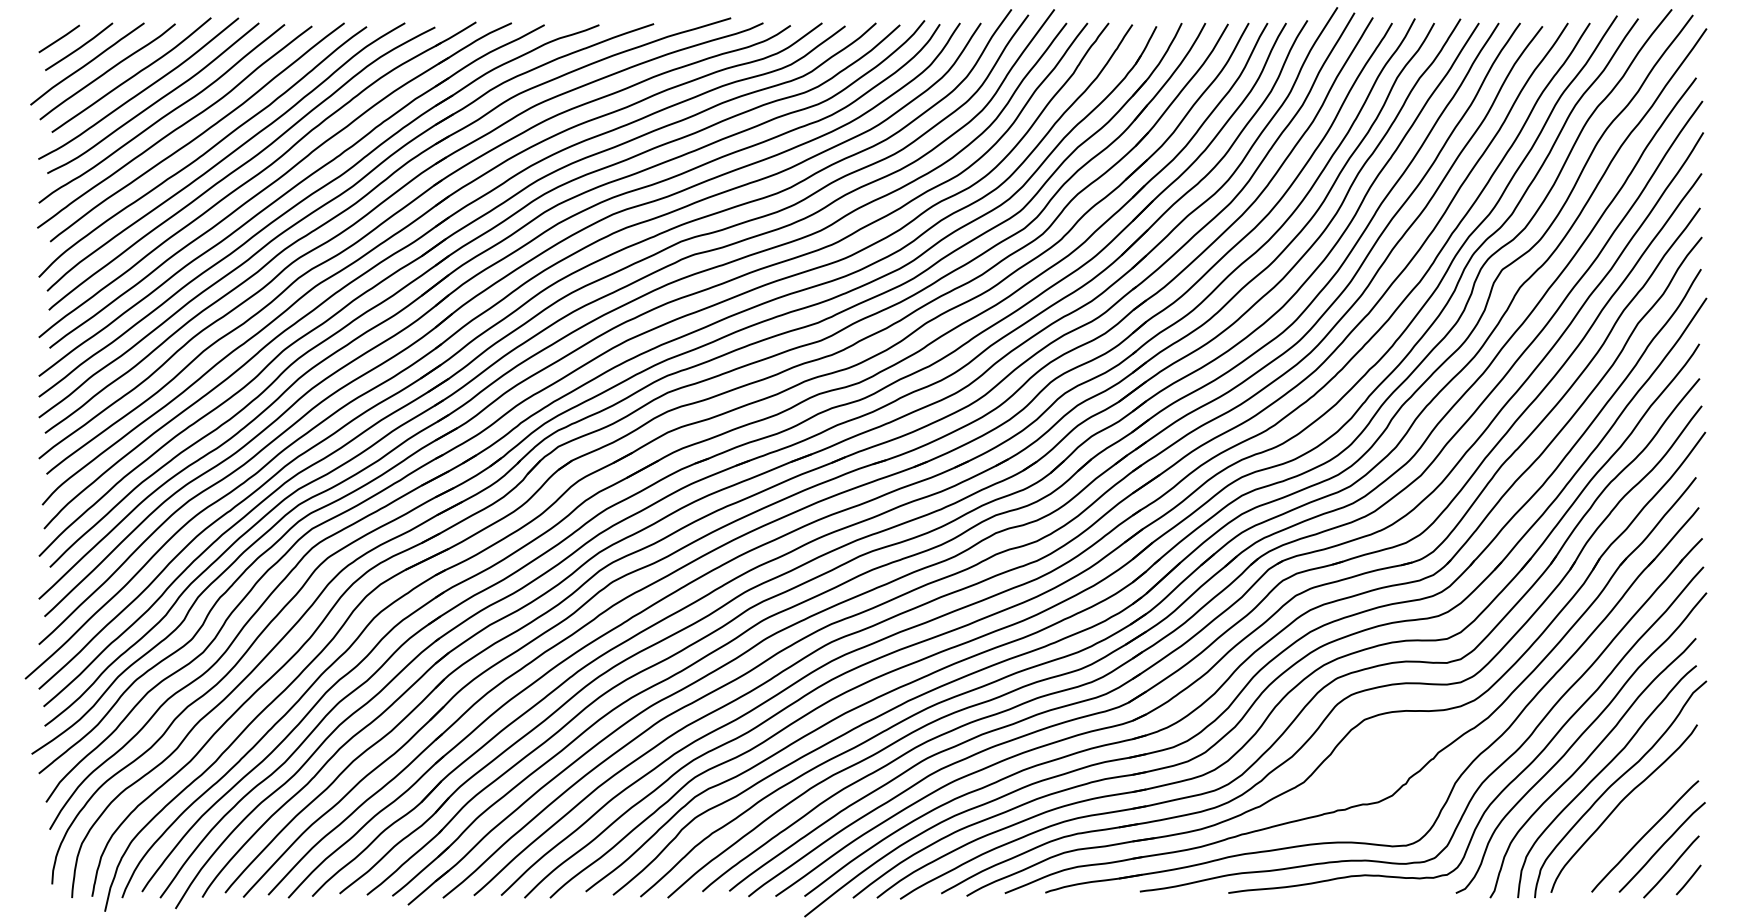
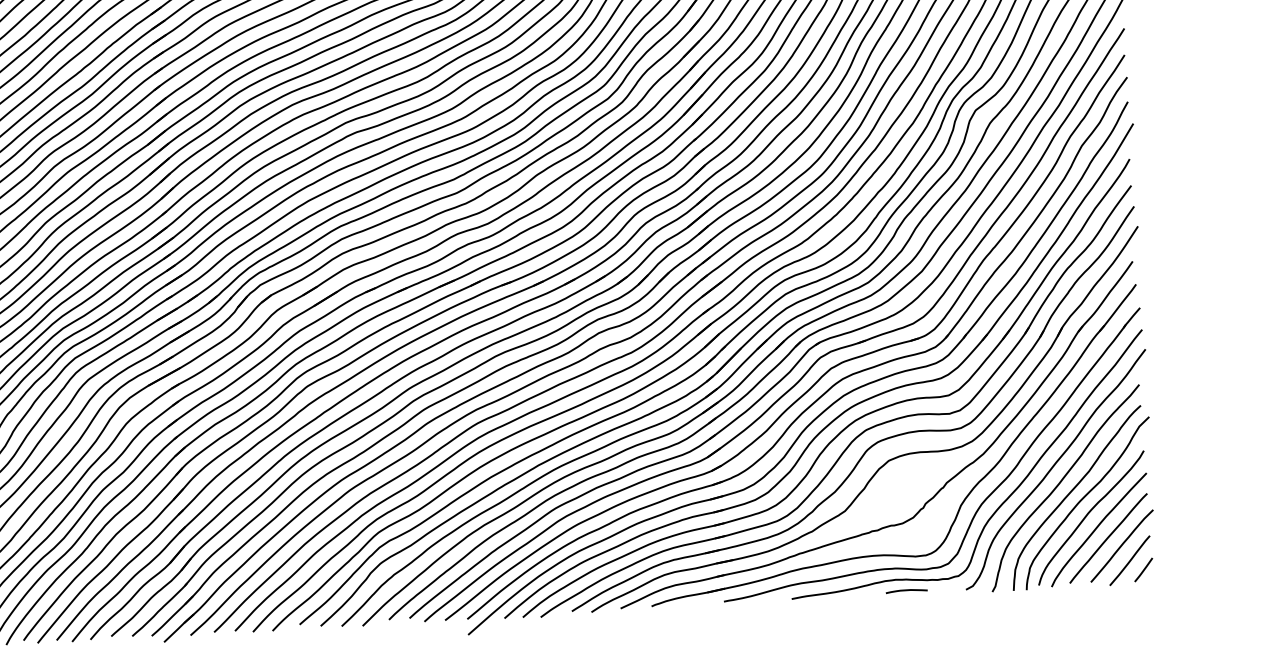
curve: (1631, 822) -> (1097, 528), added
curve: (1378, 890) -> (906, 590), added

